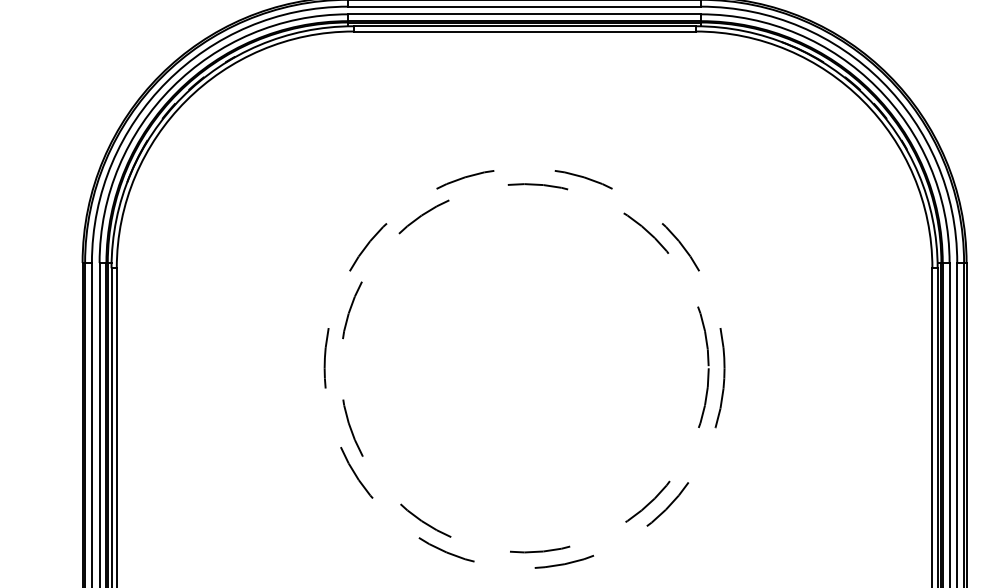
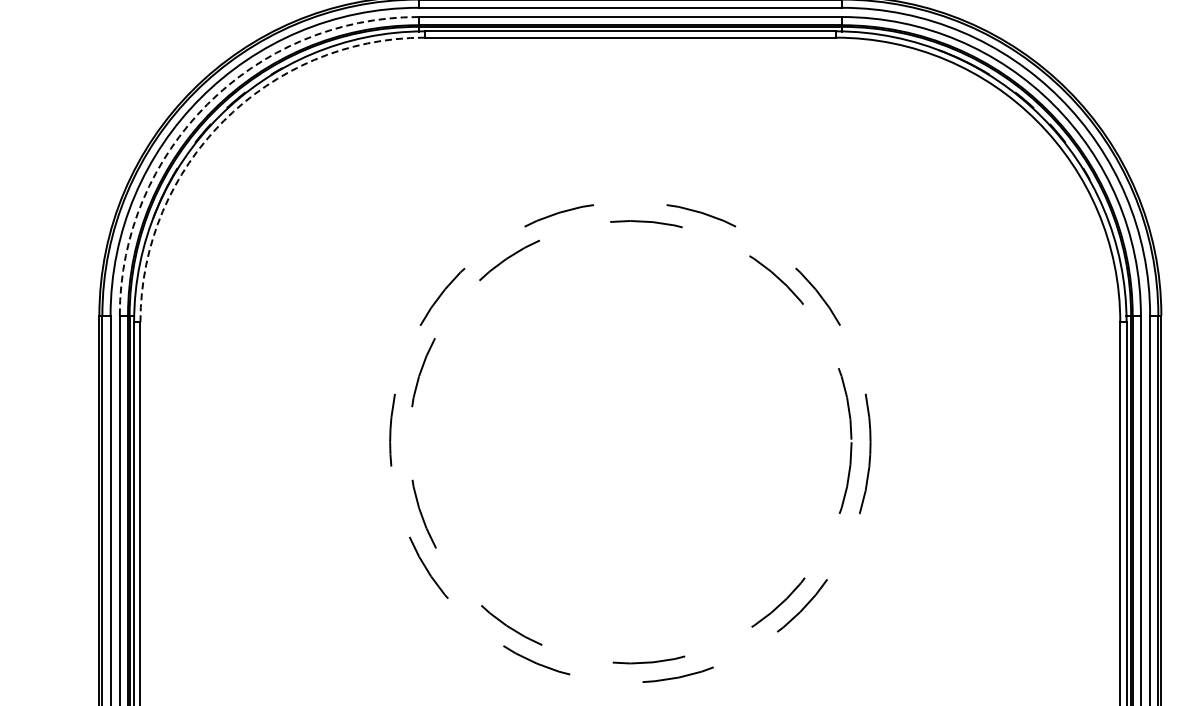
arc: (172, 87) -> (207, 104), solid -> dashed
arc: (185, 100) -> (223, 120), solid -> dashed

